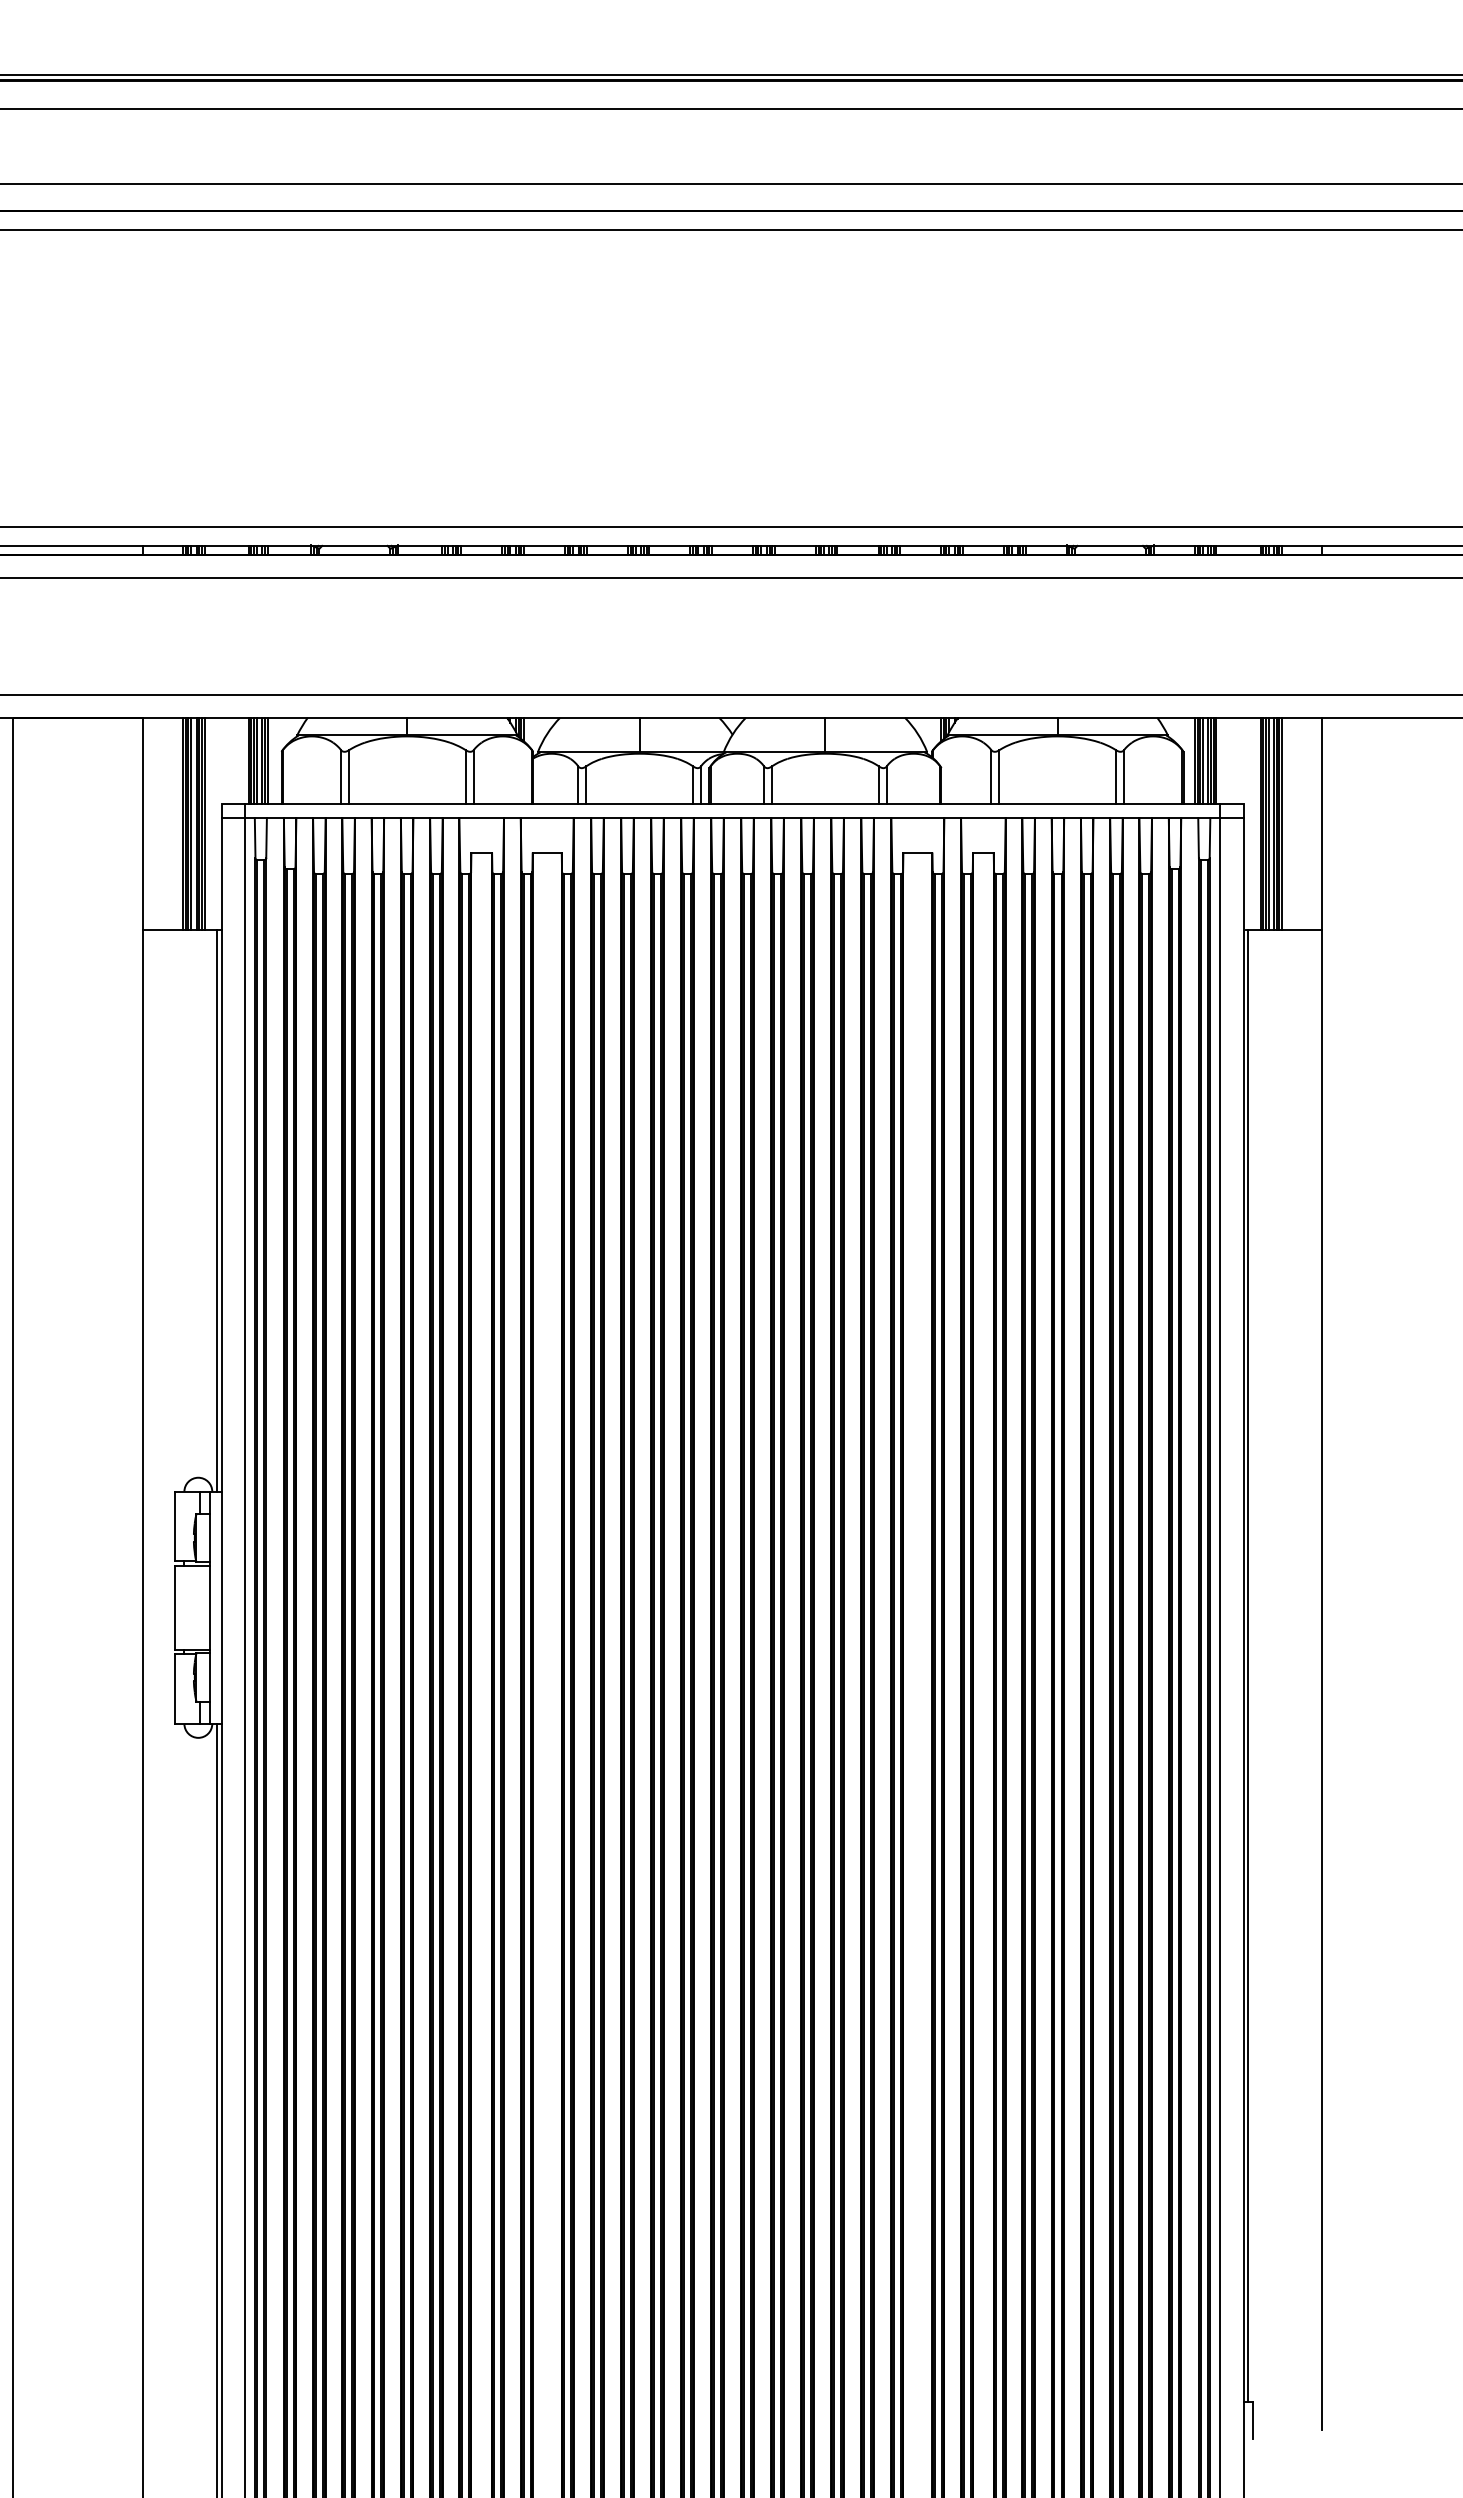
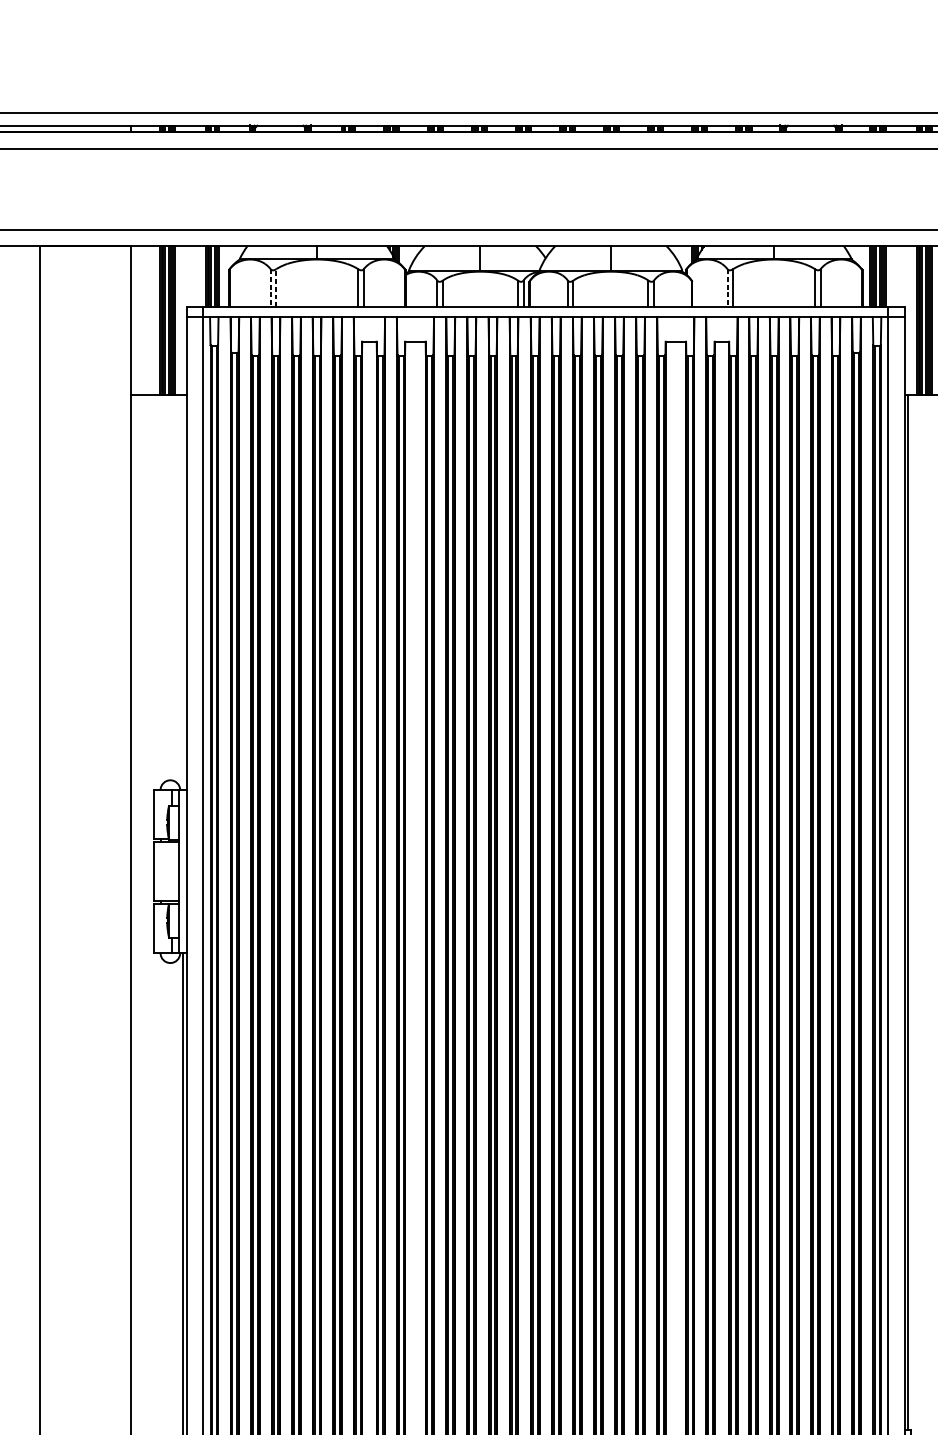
line: (349, 776) -> (276, 287), solid -> dashed
line: (341, 777) -> (270, 288), solid -> dashed
line: (991, 777) -> (727, 288), solid -> dashed
line: (216, 1210) -> (183, 592), removed

